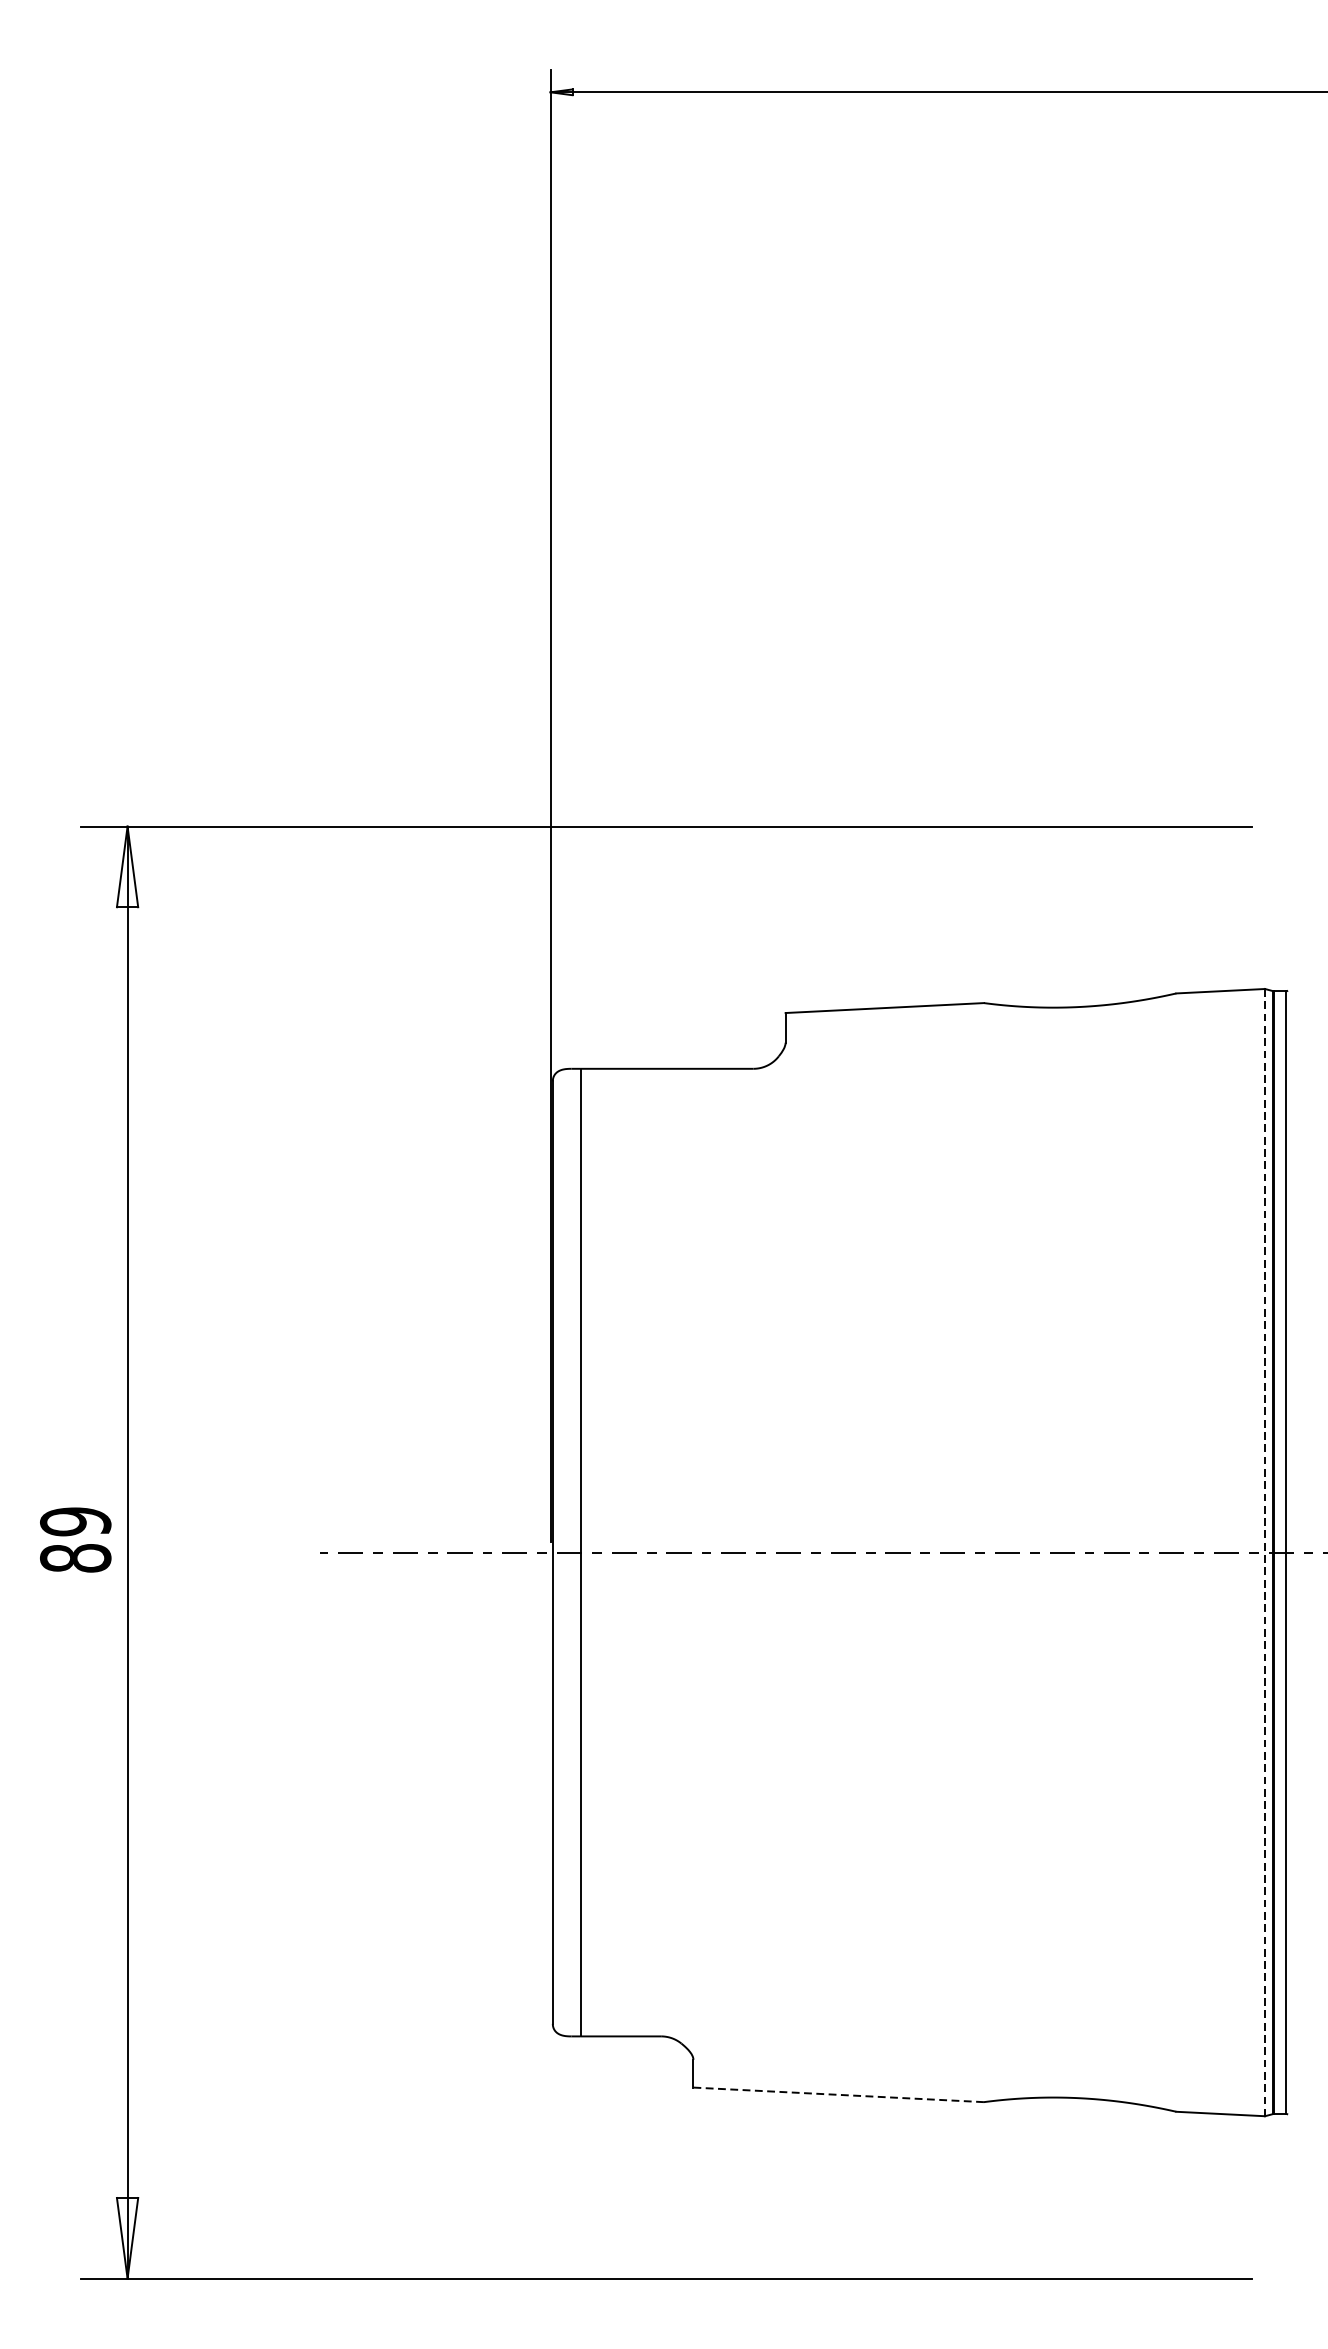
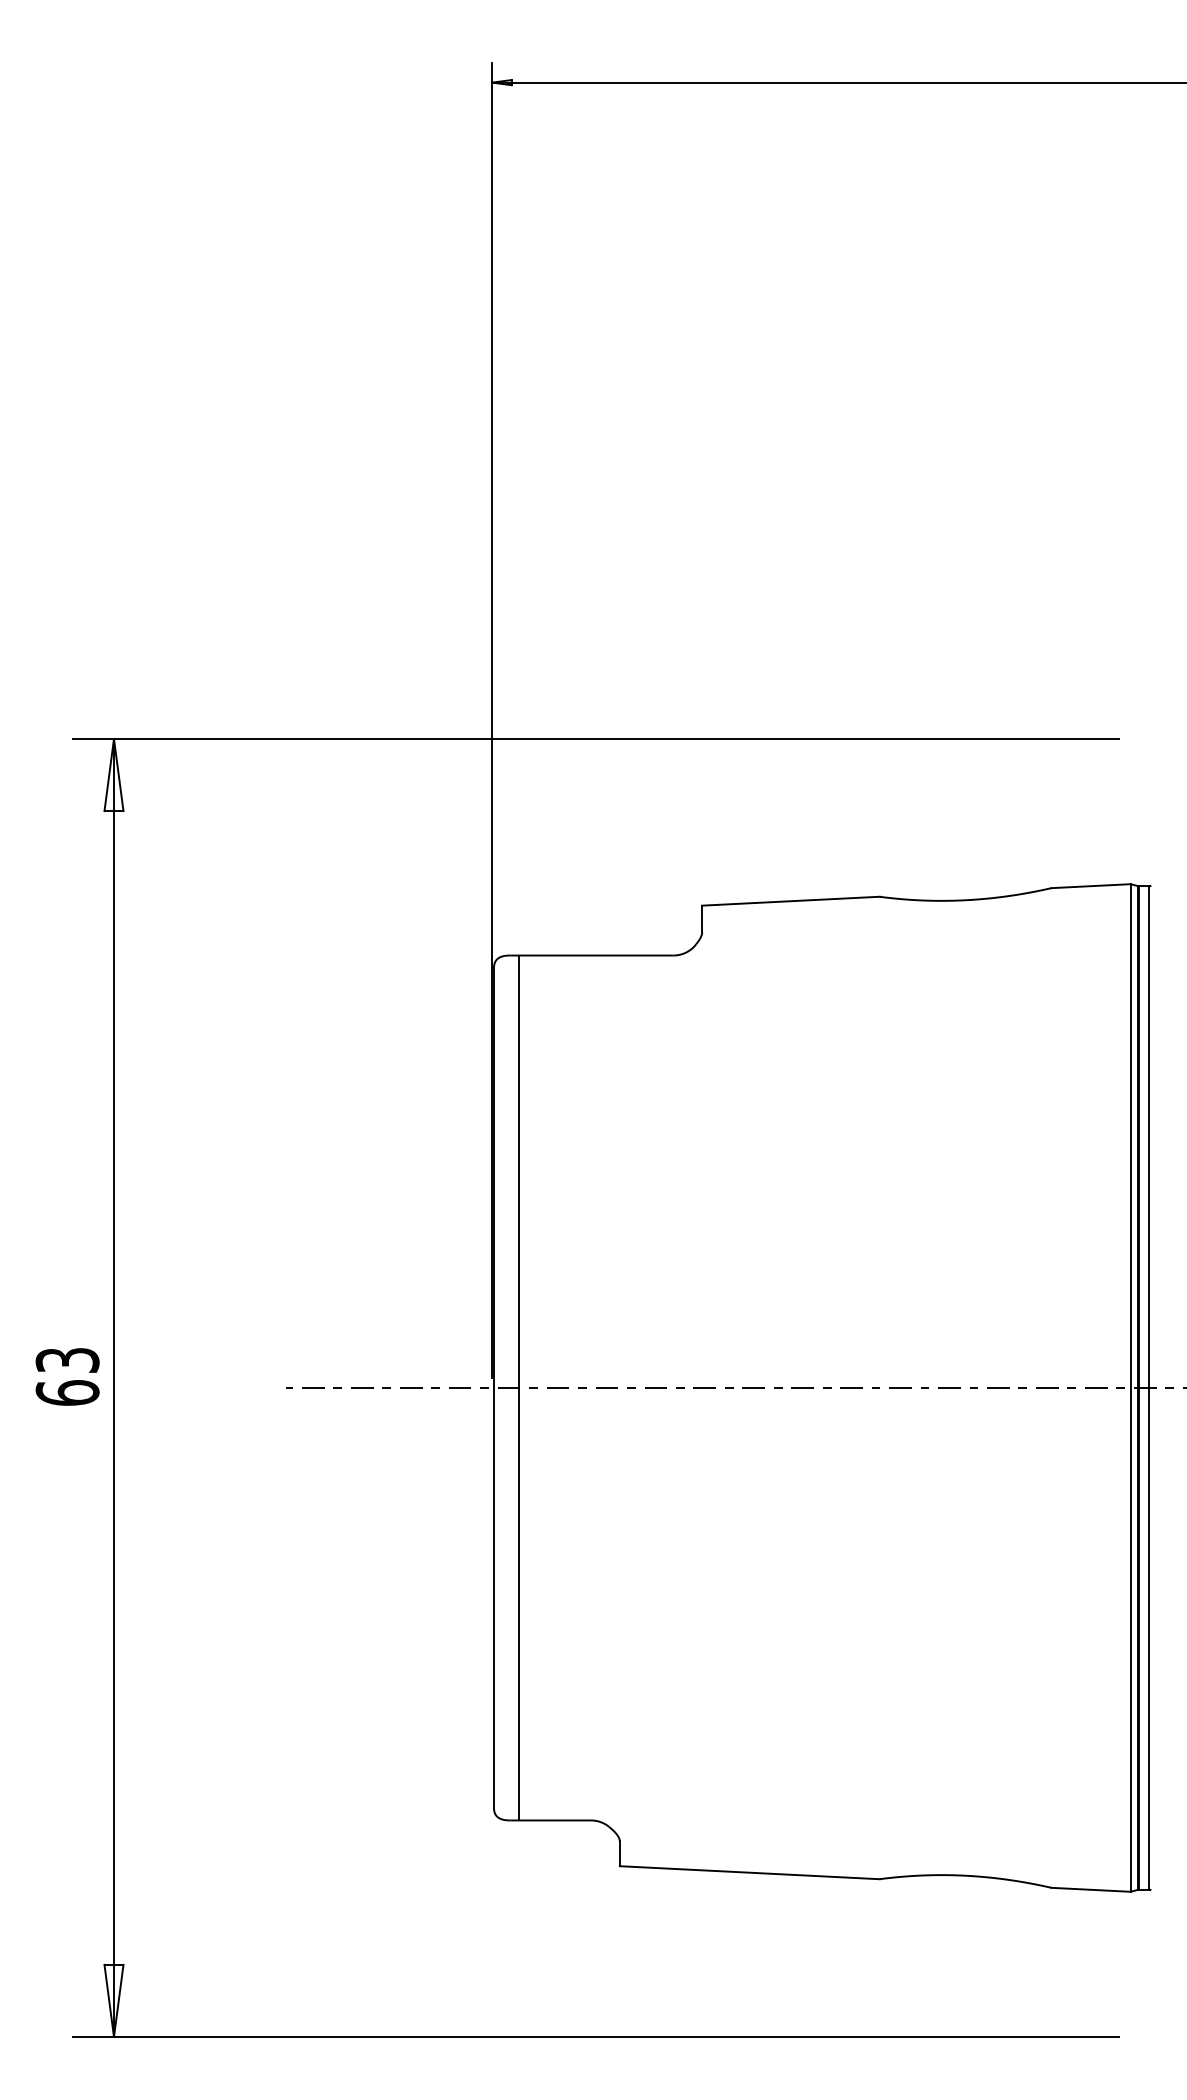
text: (75, 1539) -> (67, 1376), 89 -> 63
line: (1264, 1552) -> (1130, 1387), dashed -> solid
line: (839, 2094) -> (750, 1872), dashed -> solid

